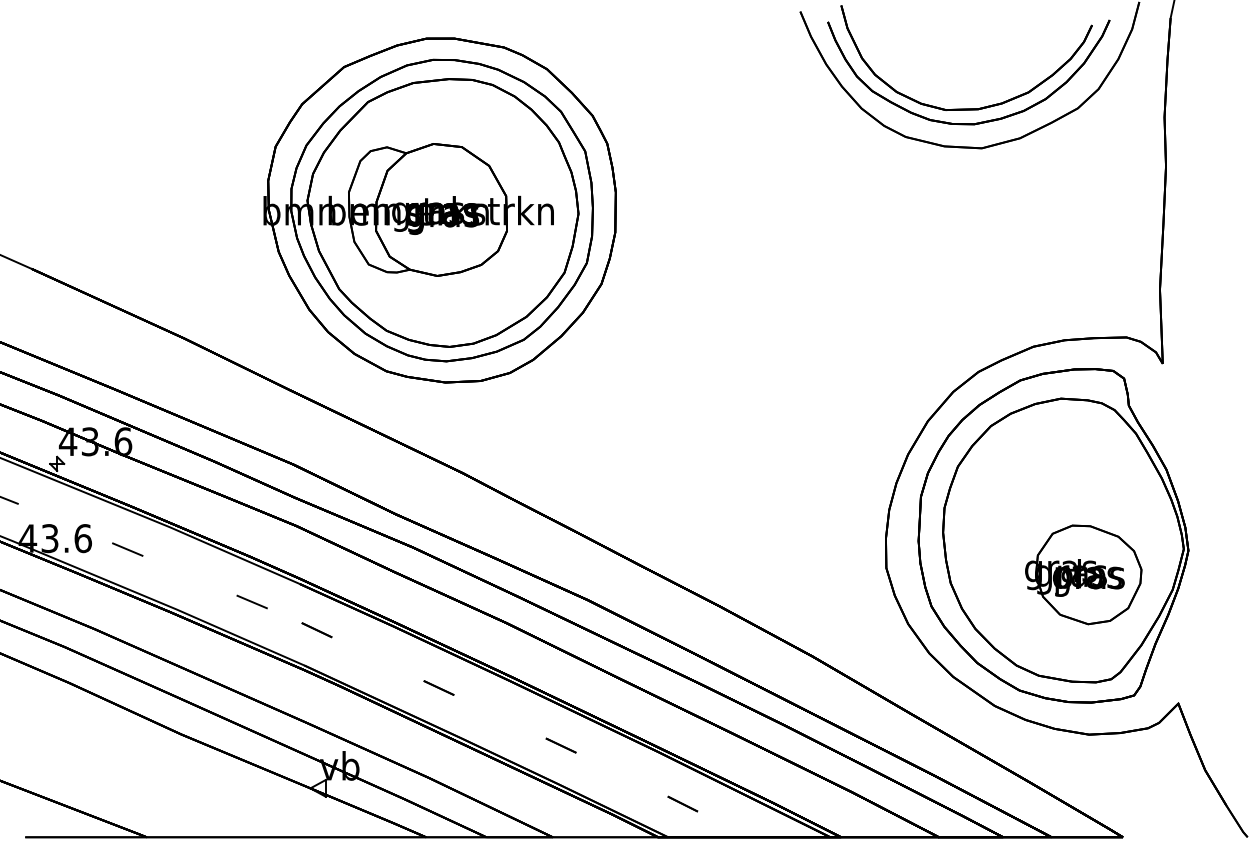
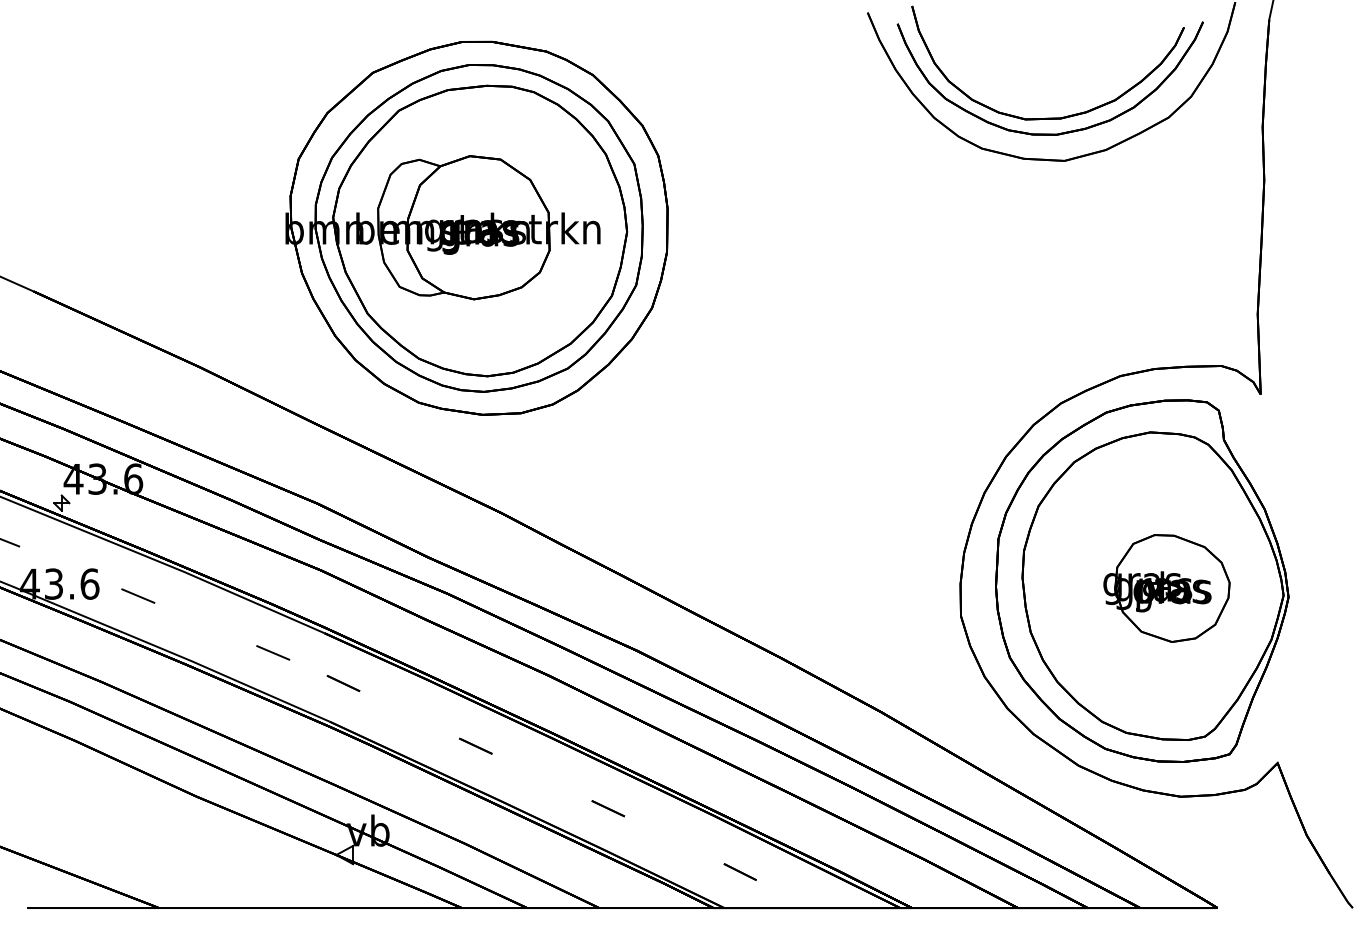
part: (1083, 574) -> (1166, 588), moved

